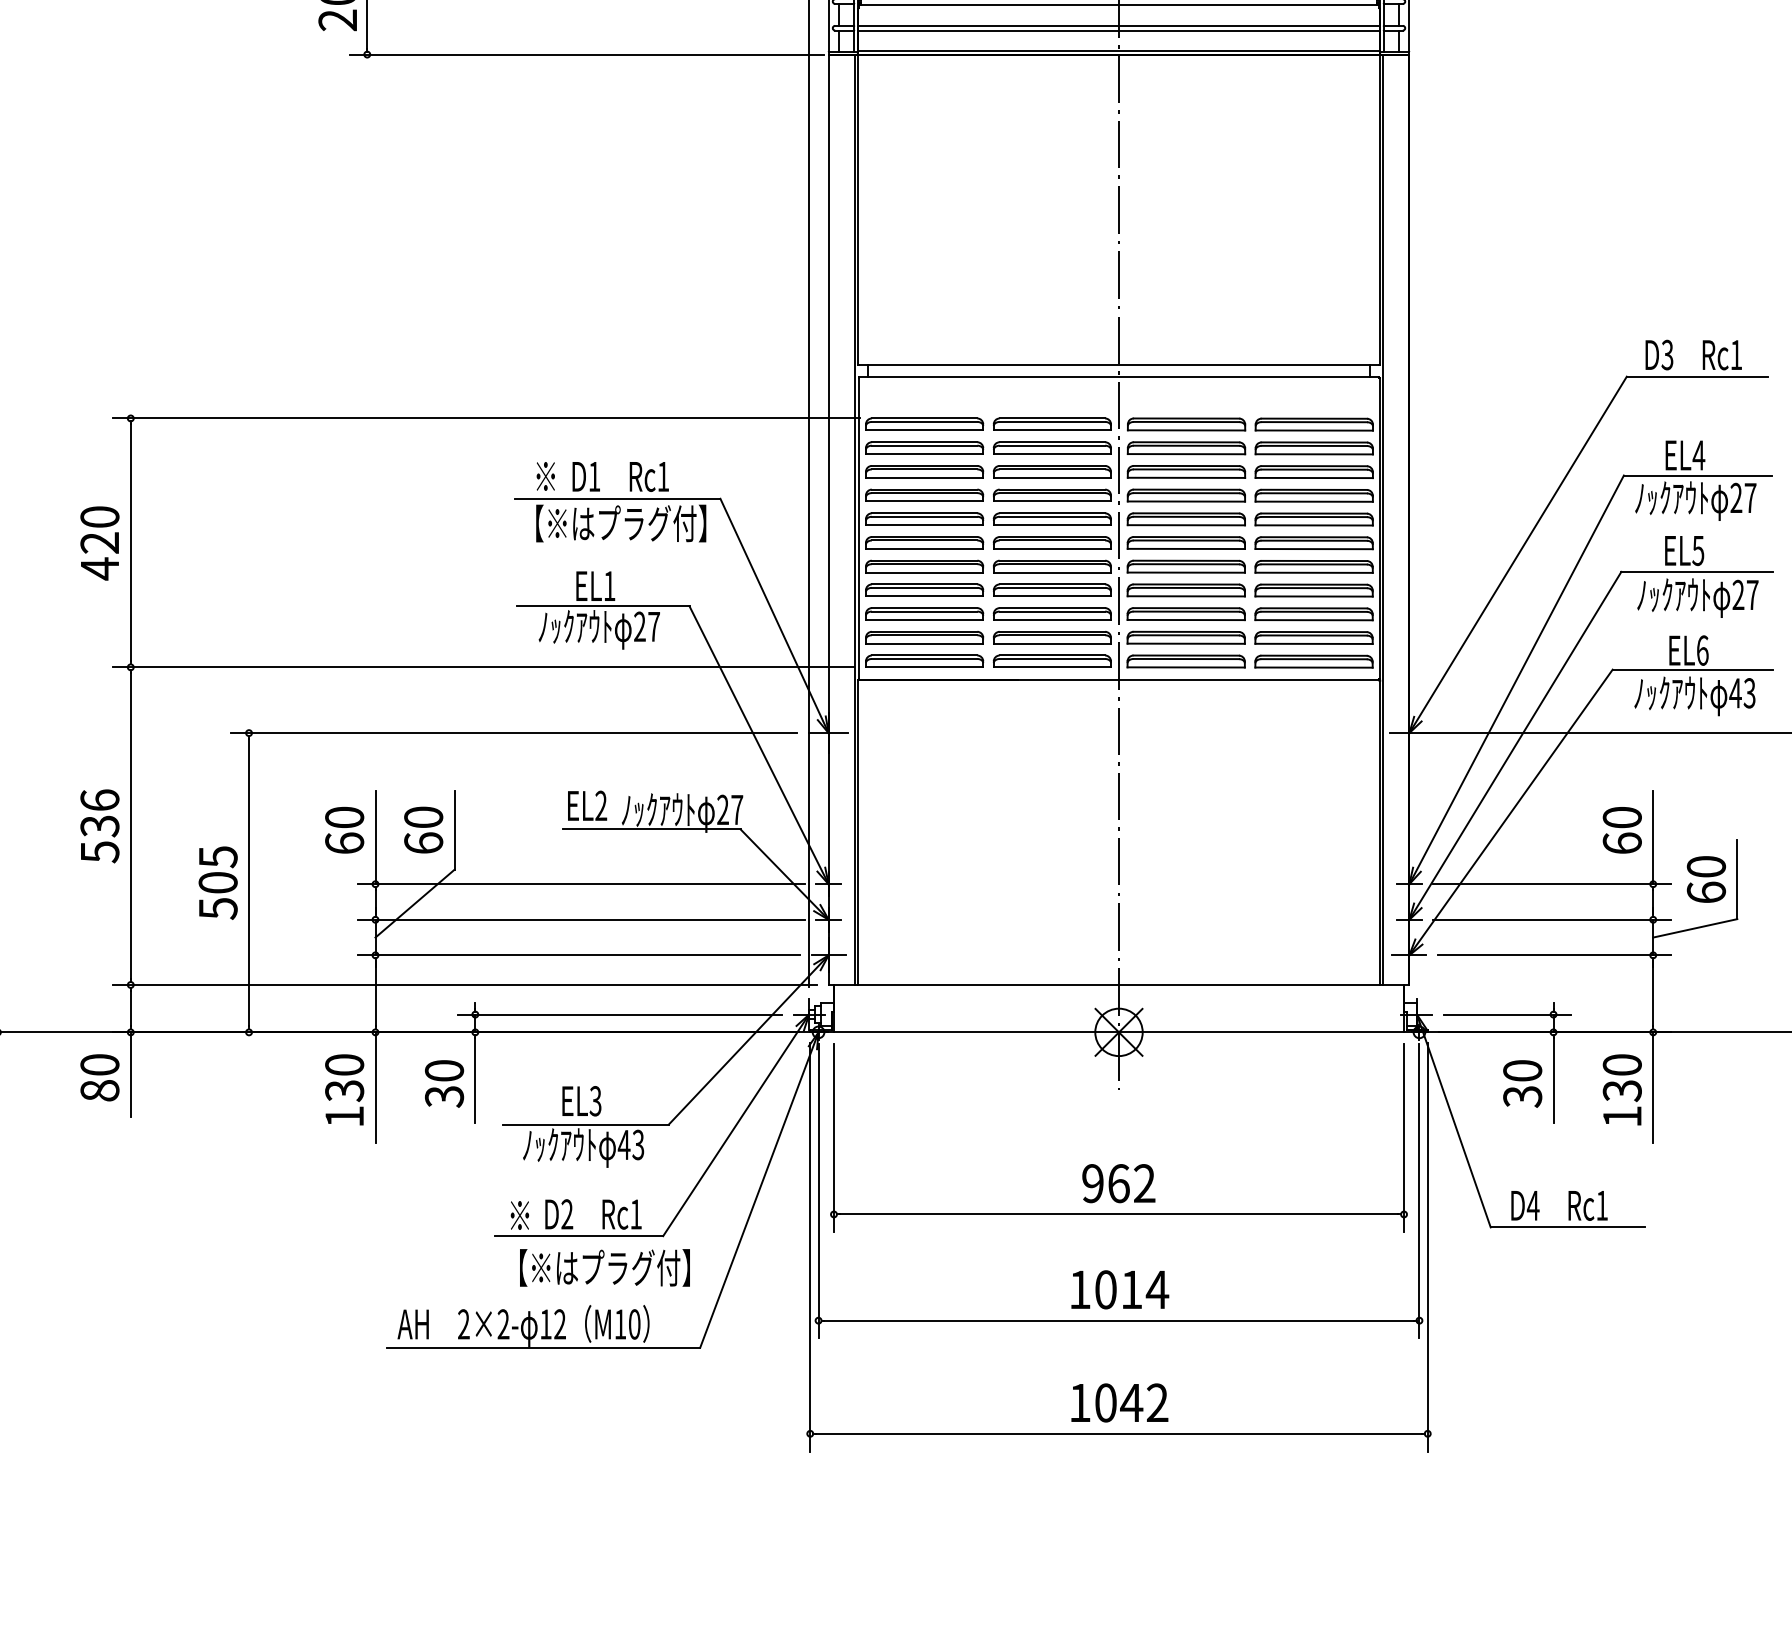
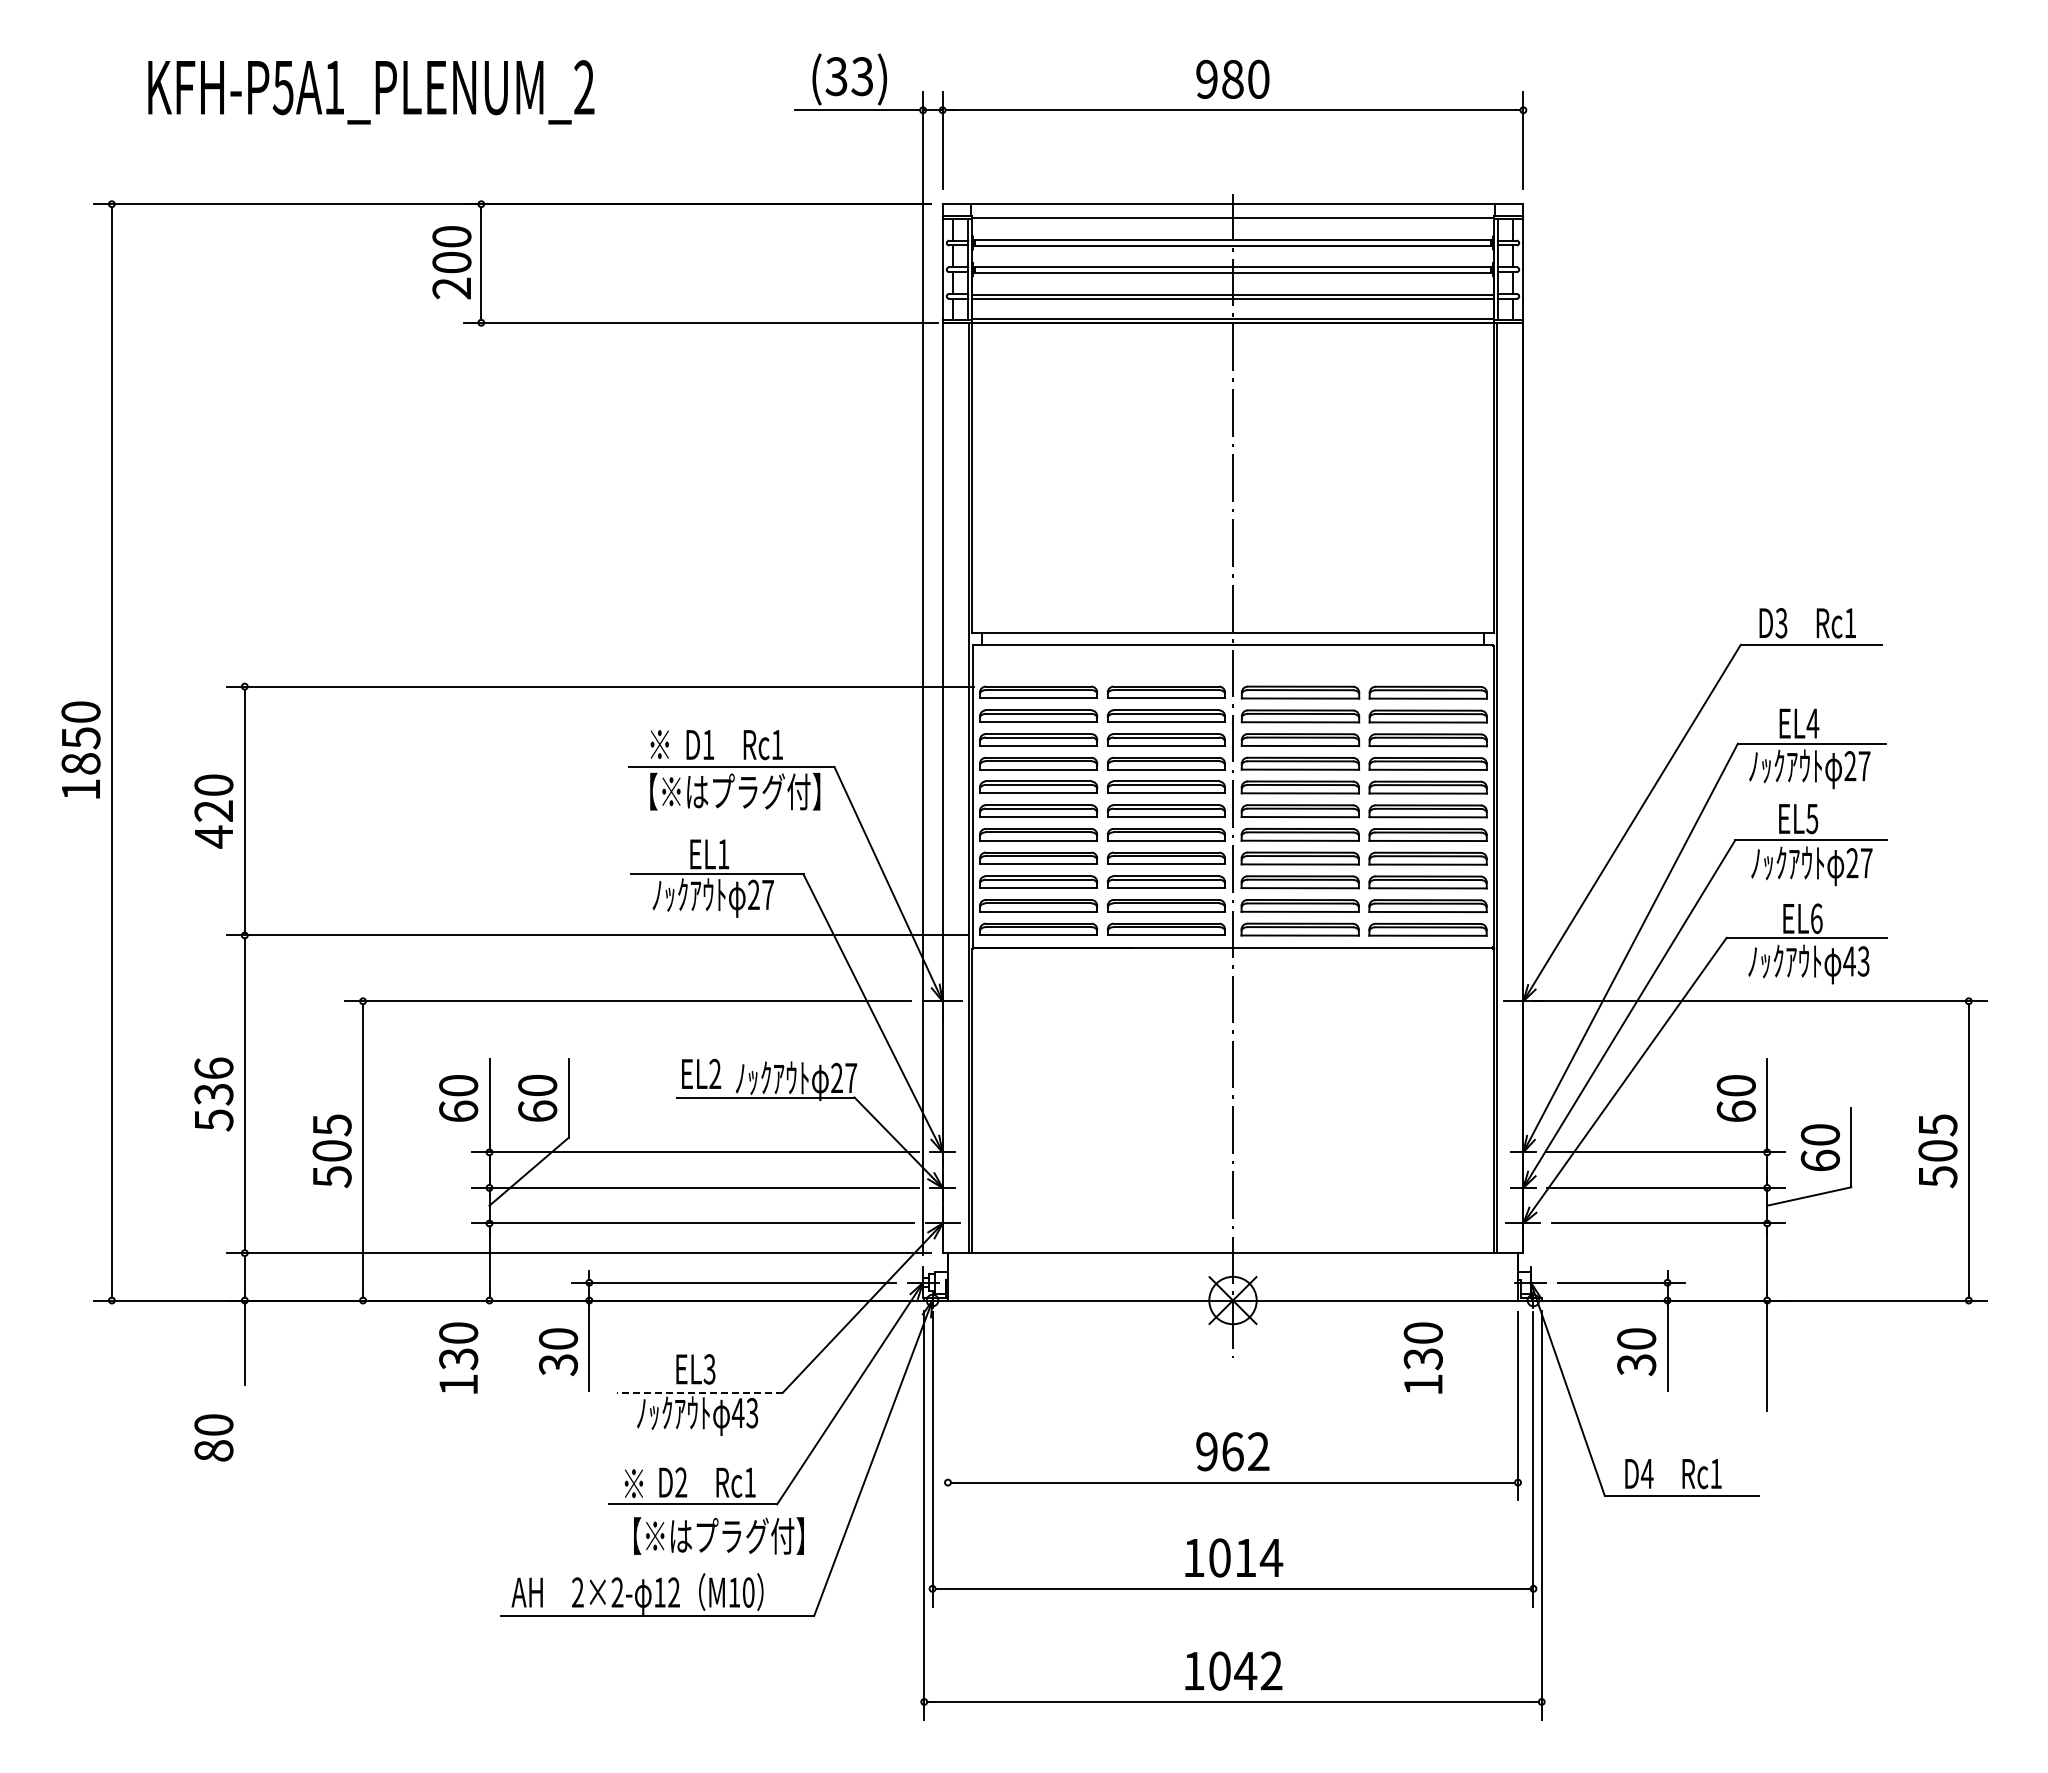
text: (99, 1077) -> (213, 1437), moved
line: (375, 1087) -> (489, 1355), removed
text: (1621, 1089) -> (1422, 1357), moved
line: (585, 1124) -> (699, 1392), solid -> dashed
line: (833, 1138) -> (947, 1406), removed

